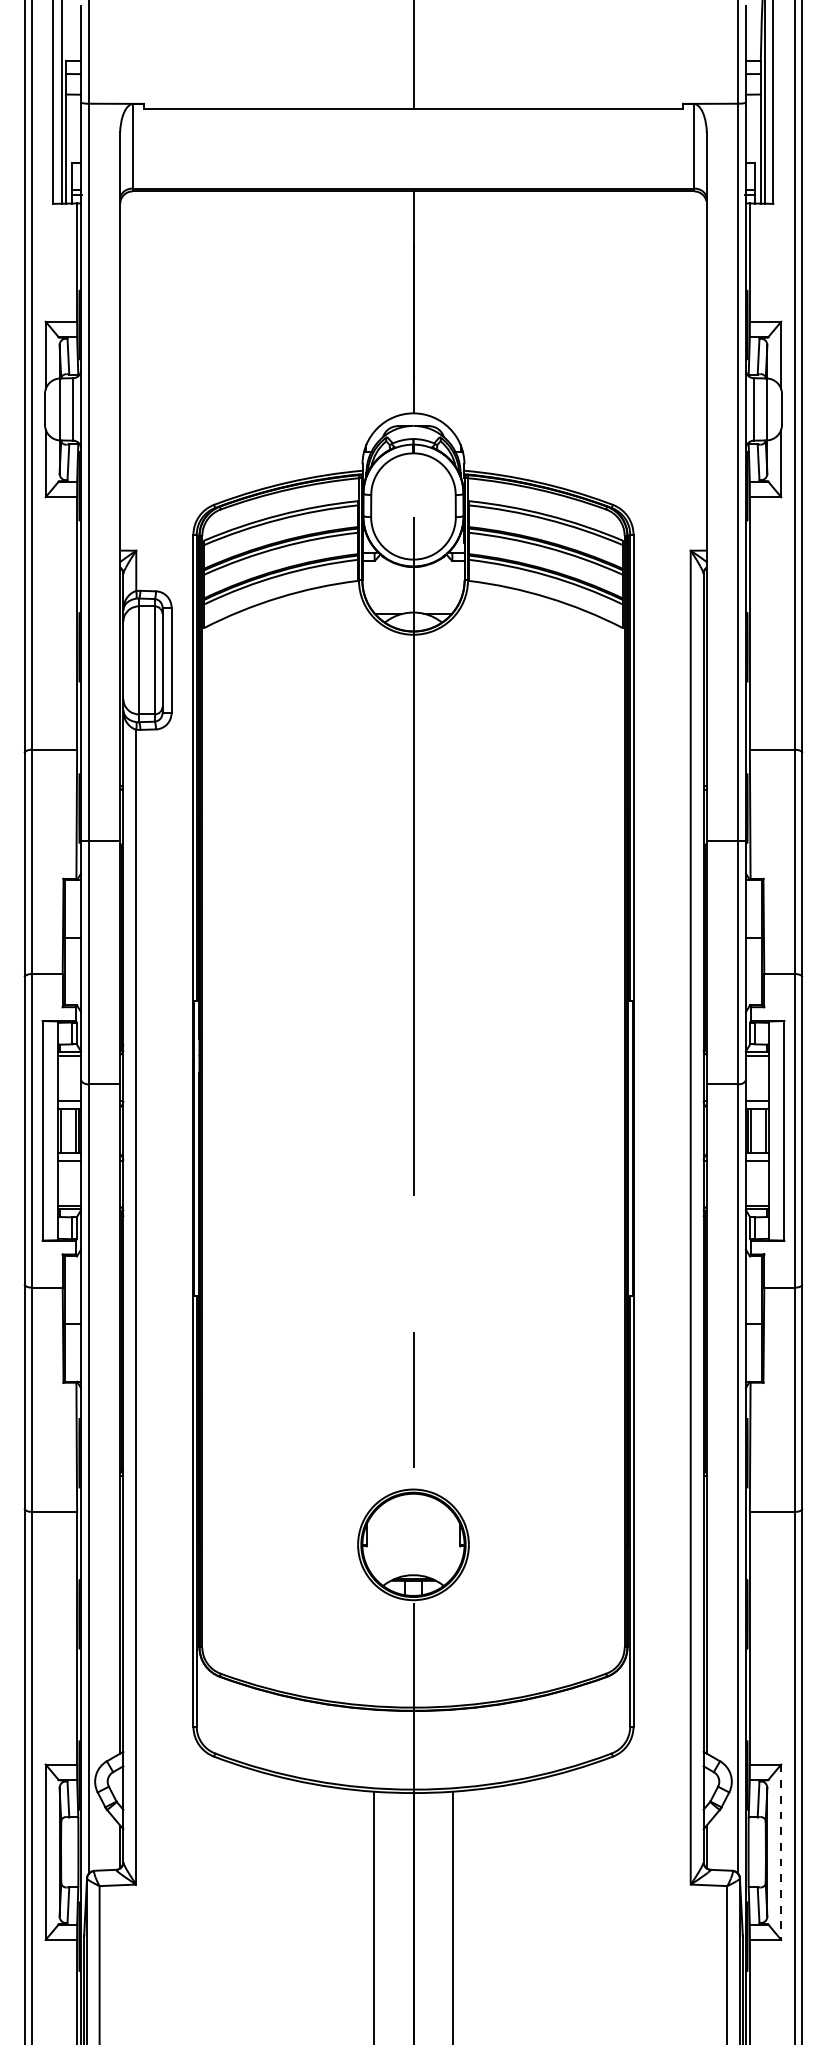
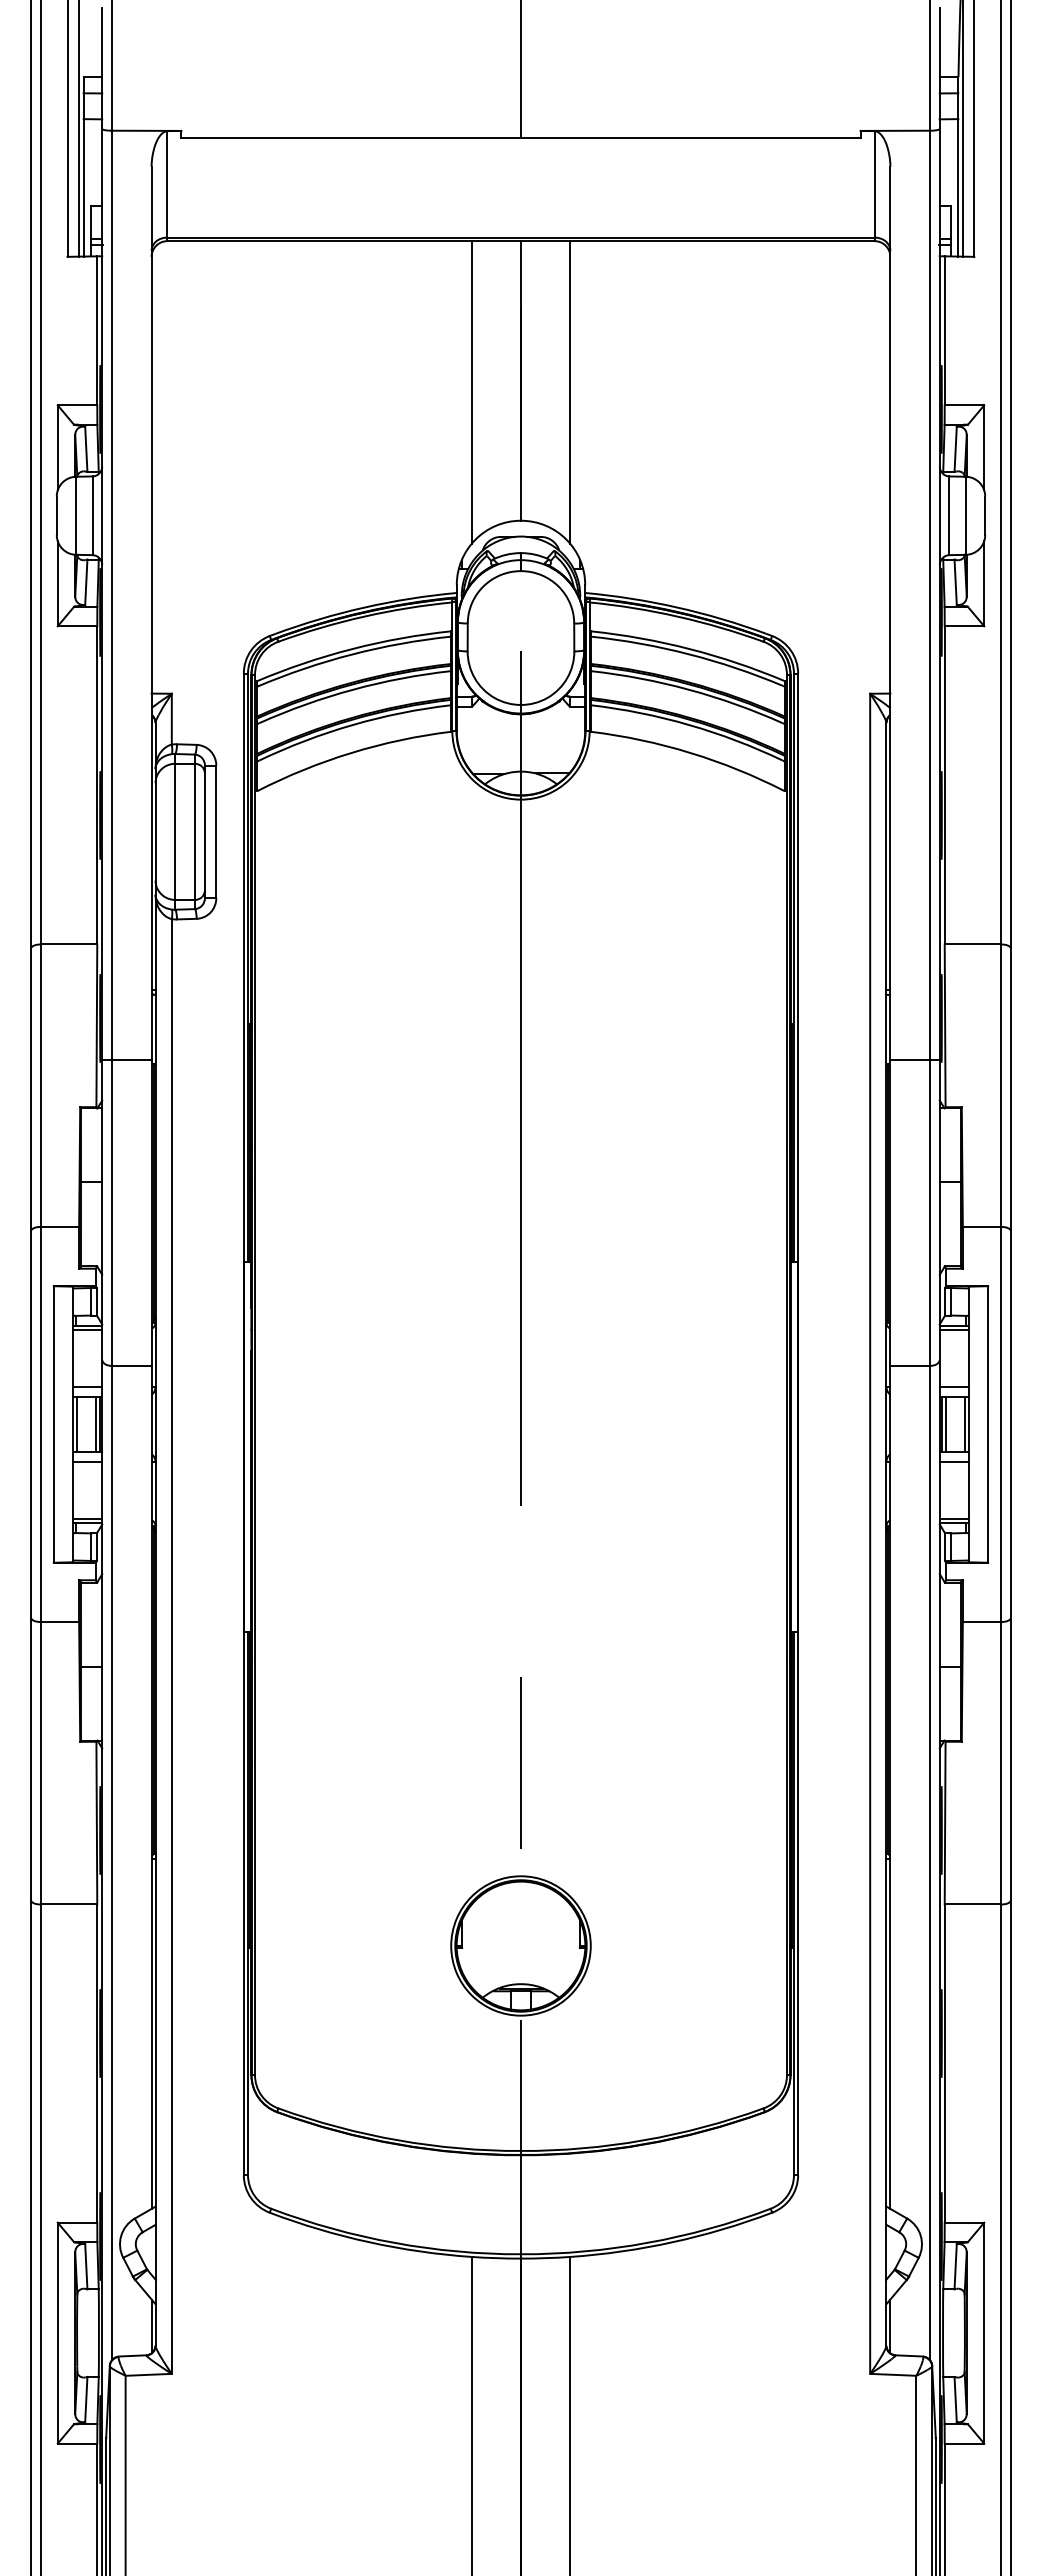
line: (374, 311) -> (471, 392), added
line: (452, 311) -> (570, 392), added
line: (781, 1852) -> (984, 2333), dashed -> solid

